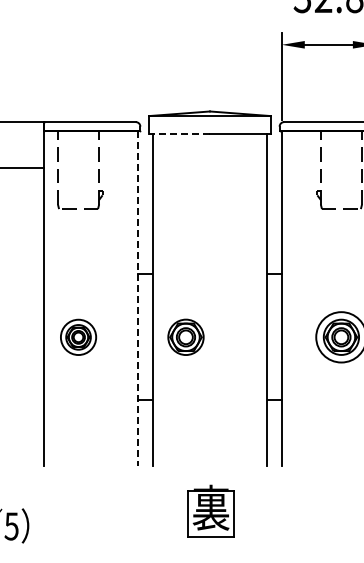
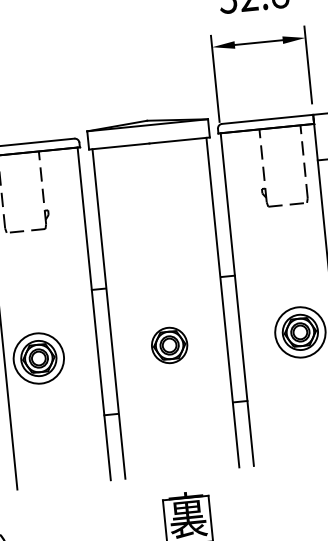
line: (179, 134) -> (119, 146), dashed -> solid
line: (138, 298) -> (94, 313), dashed -> solid
part: (185, 336) -> (169, 344), moved
part: (78, 337) -> (38, 358), size x1.43

